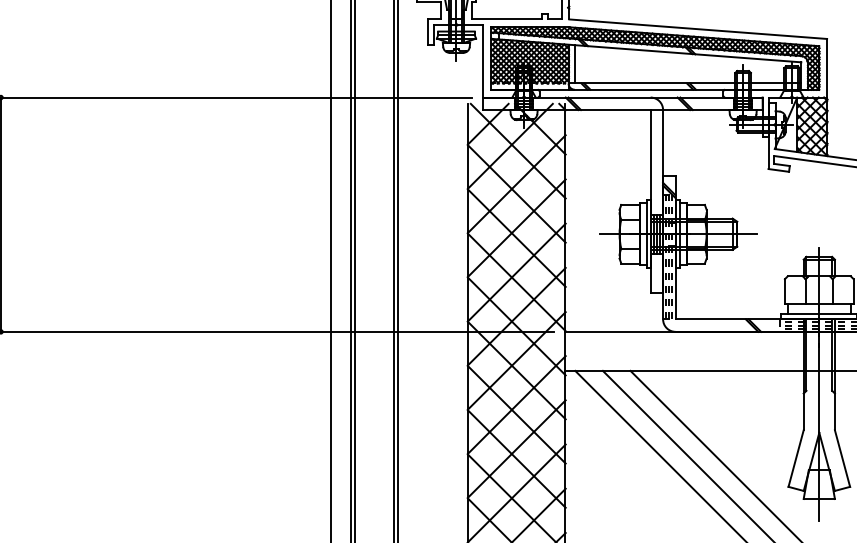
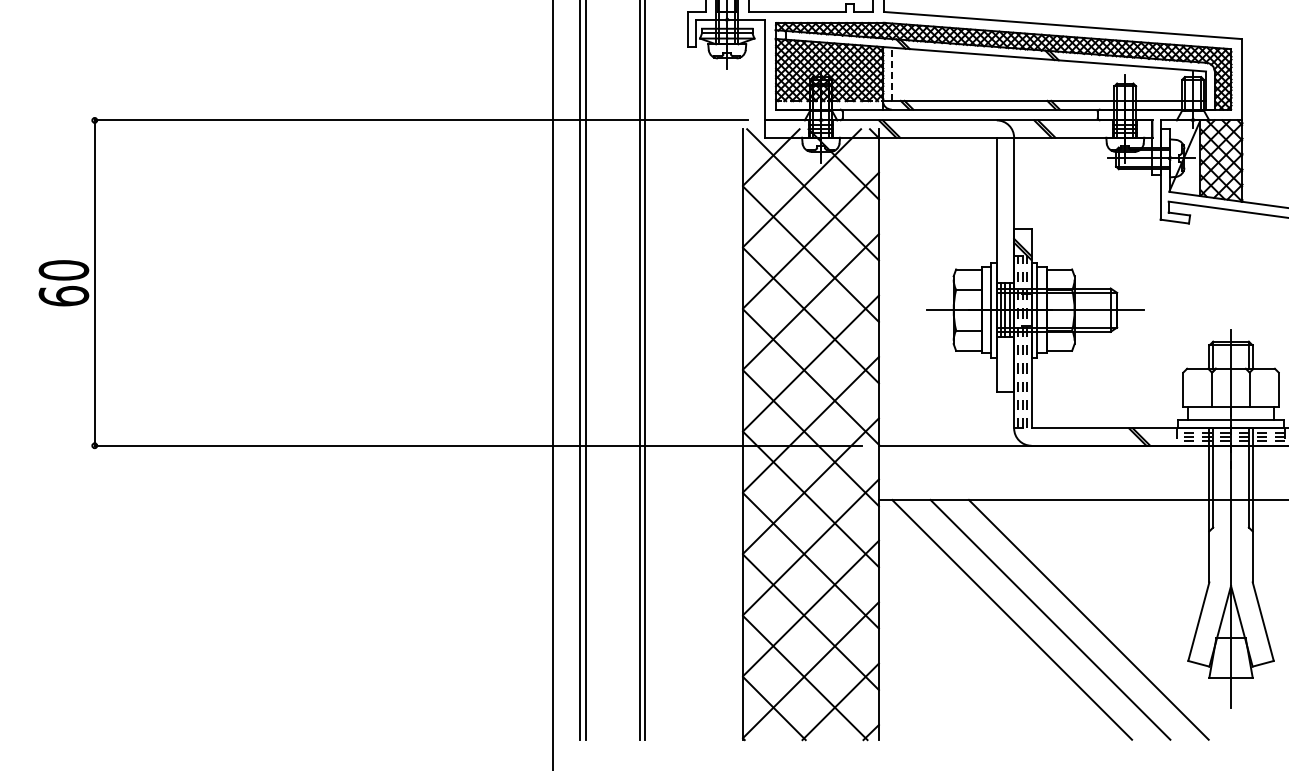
line: (574, 64) -> (891, 74), solid -> dashed

